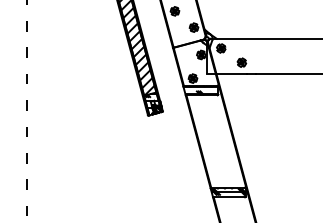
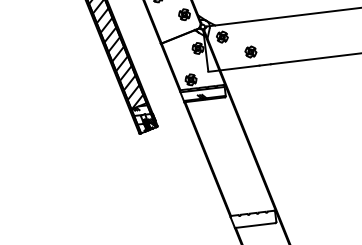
hatch: (227, 191) -> (252, 218), removed

